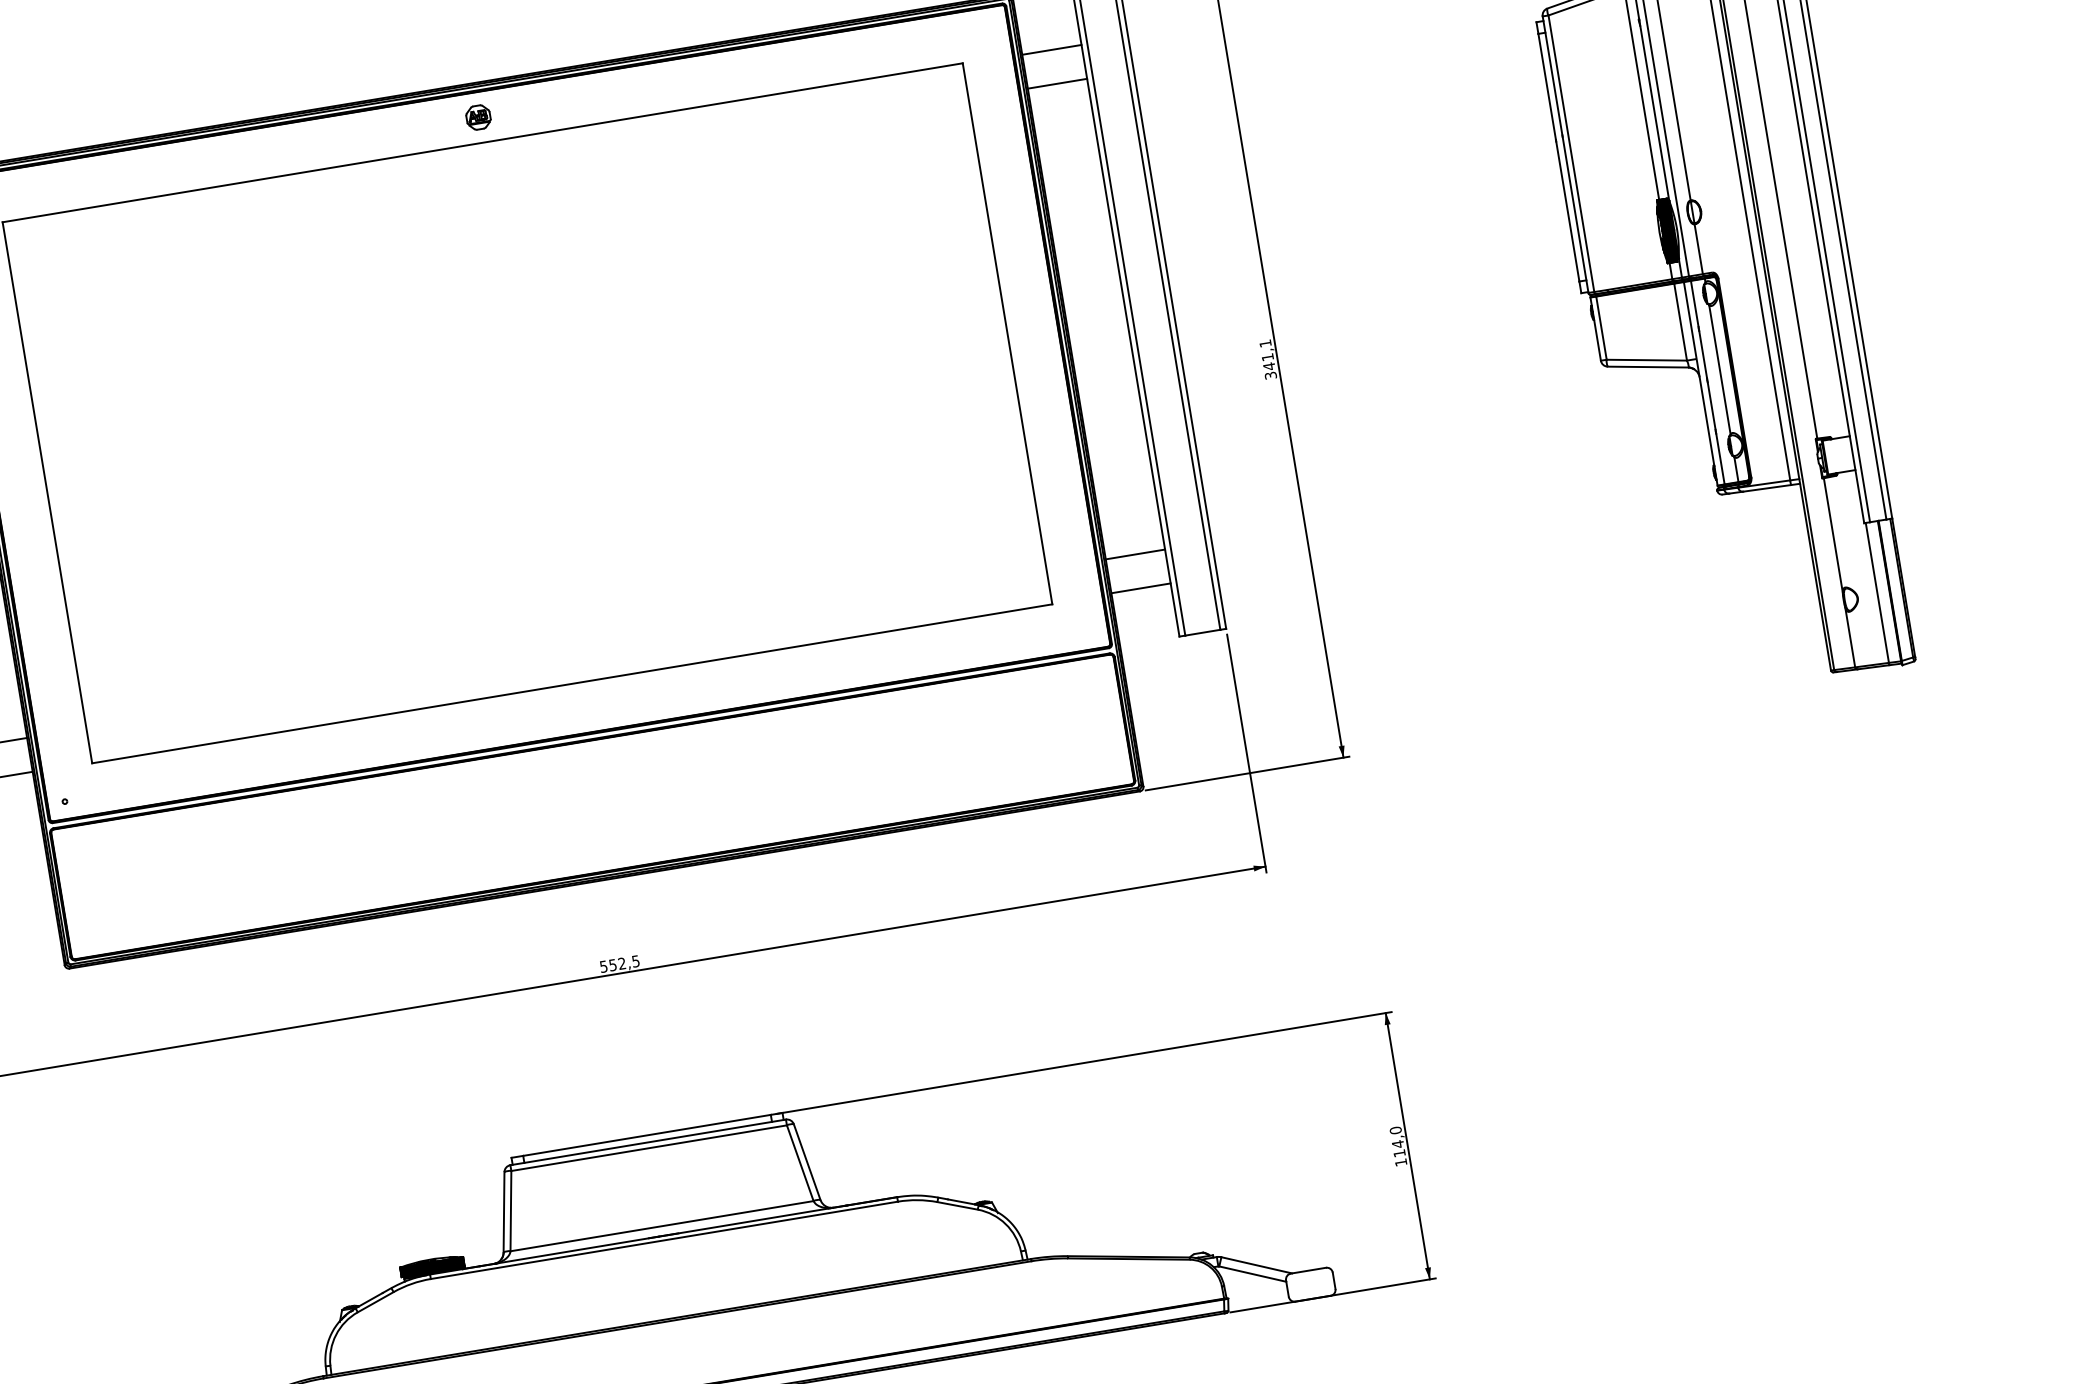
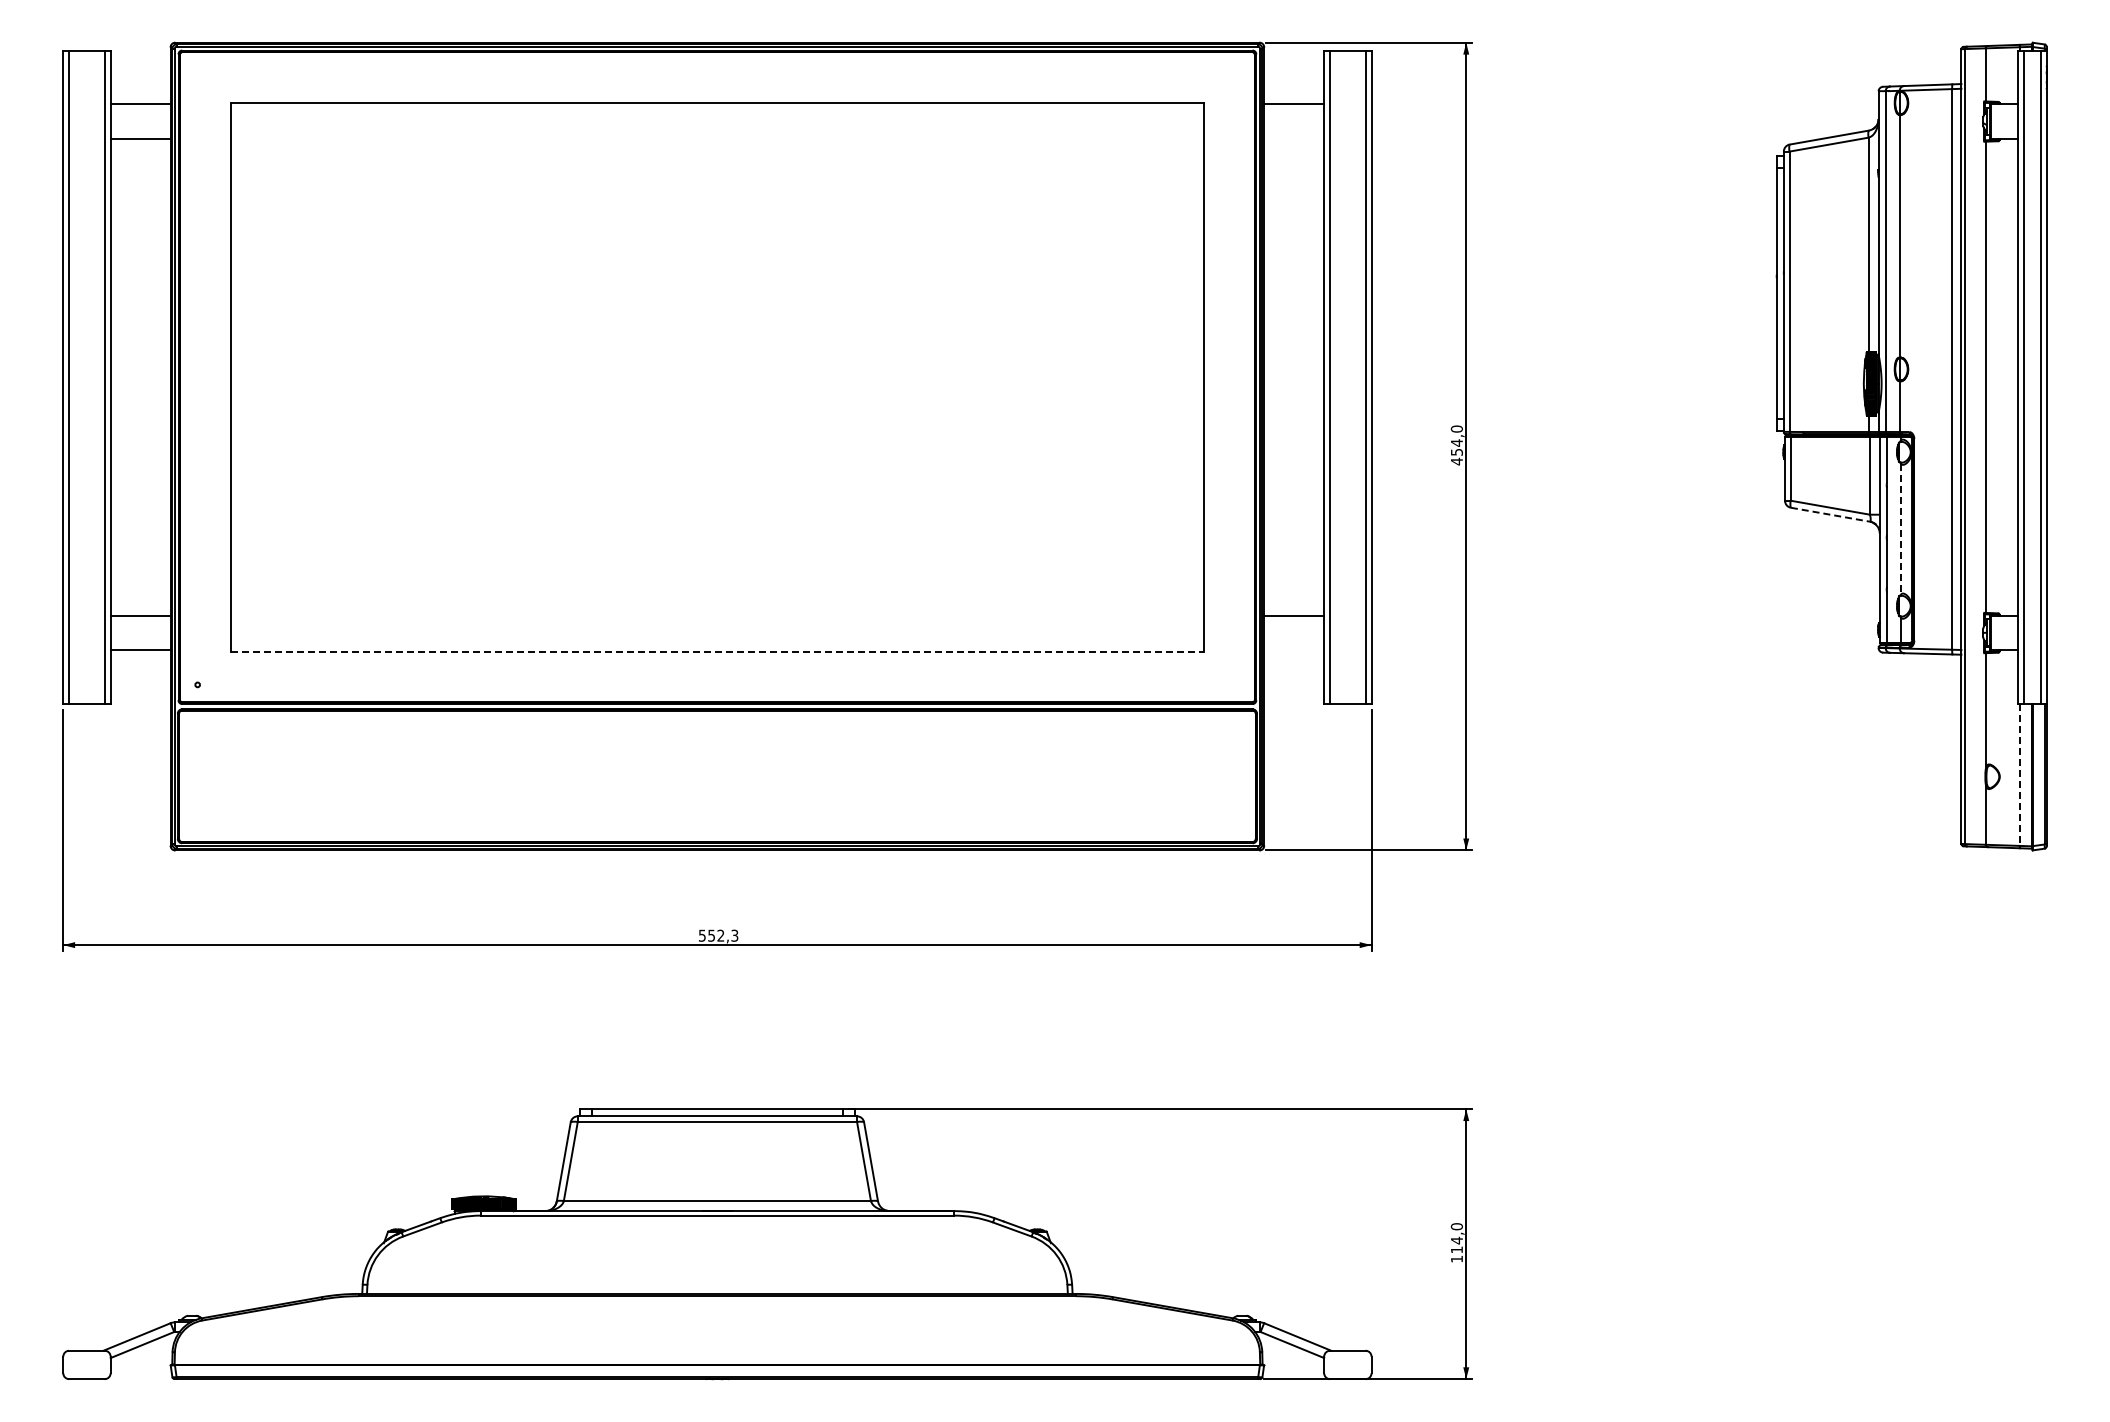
line: (1057, 83) -> (1294, 138), removed
part: (478, 117) -> (717, 77), removed
text: (1267, 359) -> (1456, 445), 341,1 -> 454,0
line: (1648, 366) -> (1830, 514), solid -> dashed
line: (1719, 370) -> (1900, 529), solid -> dashed
line: (1141, 588) -> (1294, 650), removed
line: (1877, 593) -> (2019, 775), solid -> dashed
line: (572, 683) -> (717, 651), solid -> dashed
text: (635, 960) -> (734, 934), 552,5 -> 552,3

